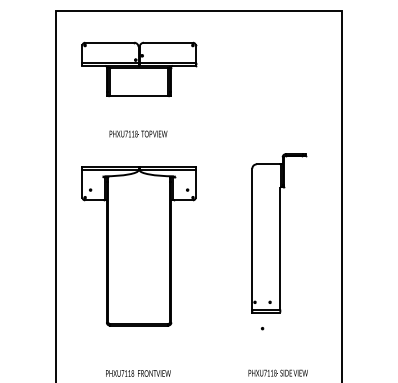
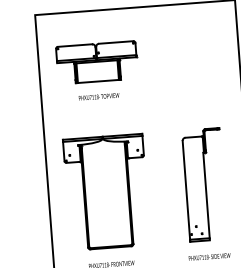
part: (139, 69) -> (97, 62), moved
part: (279, 233) -> (205, 184), moved
part: (138, 246) -> (106, 192), moved

